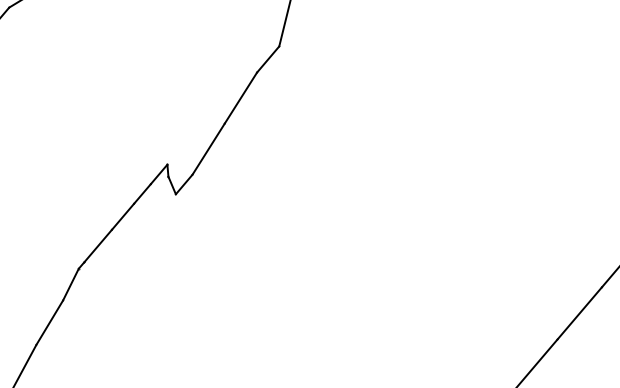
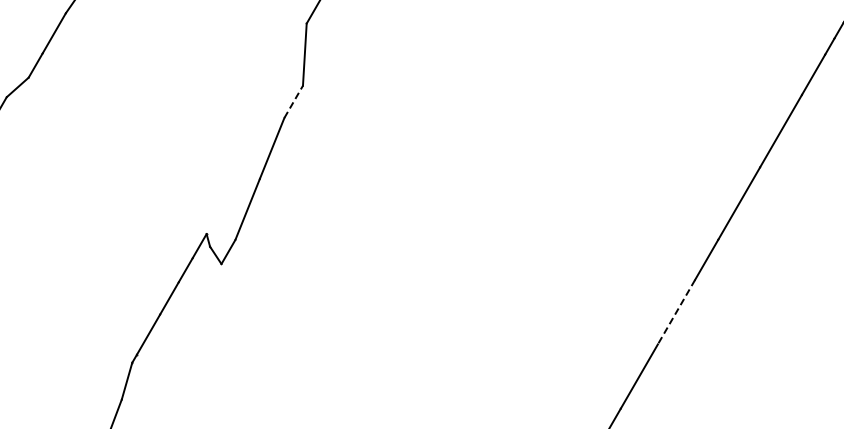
line: (268, 59) -> (293, 101), solid -> dashed
line: (579, 313) -> (676, 312), solid -> dashed

